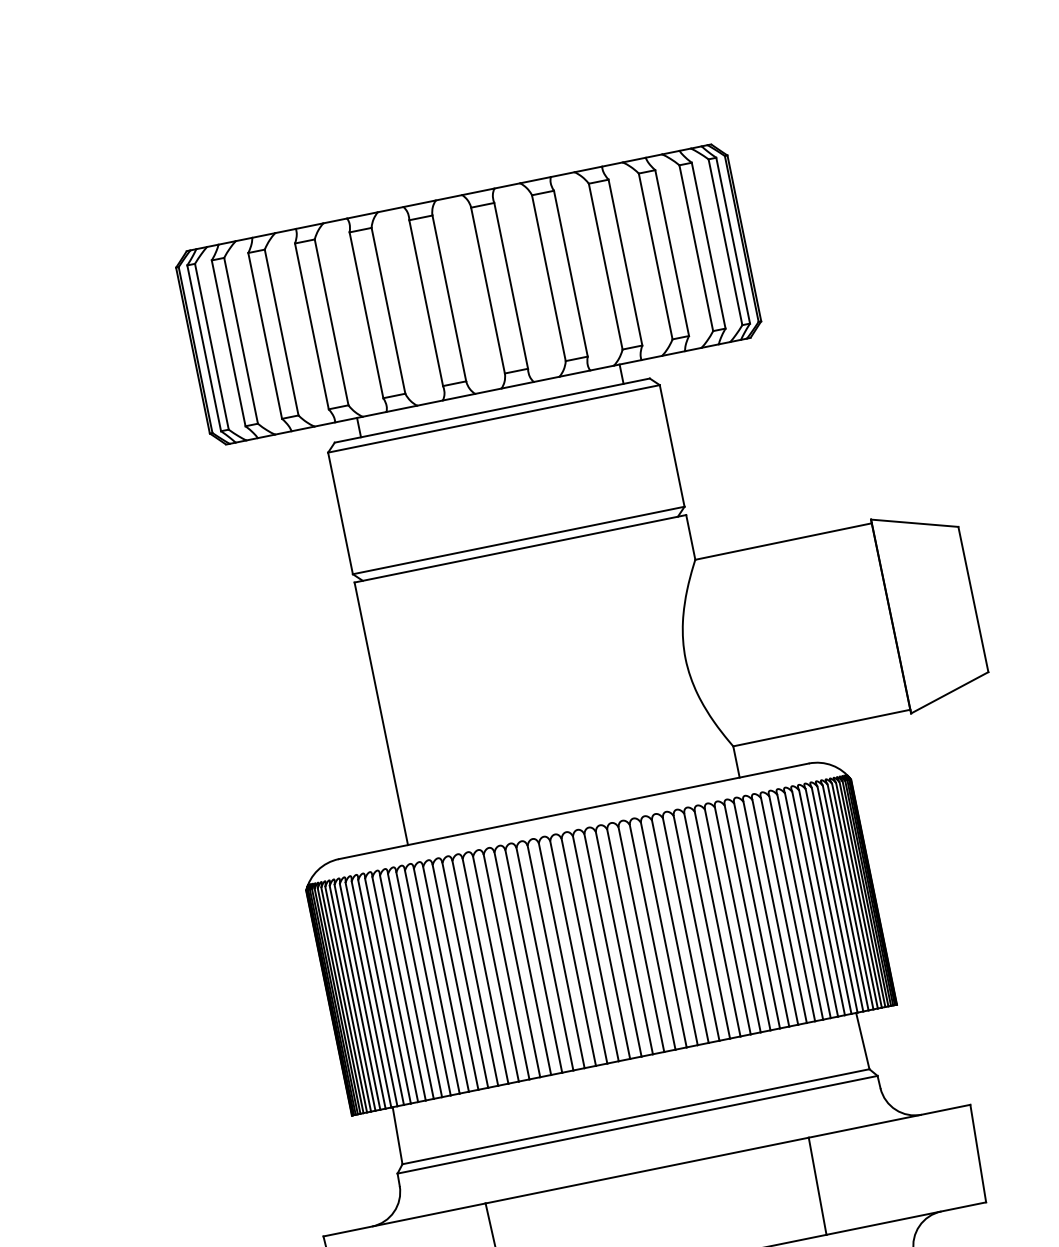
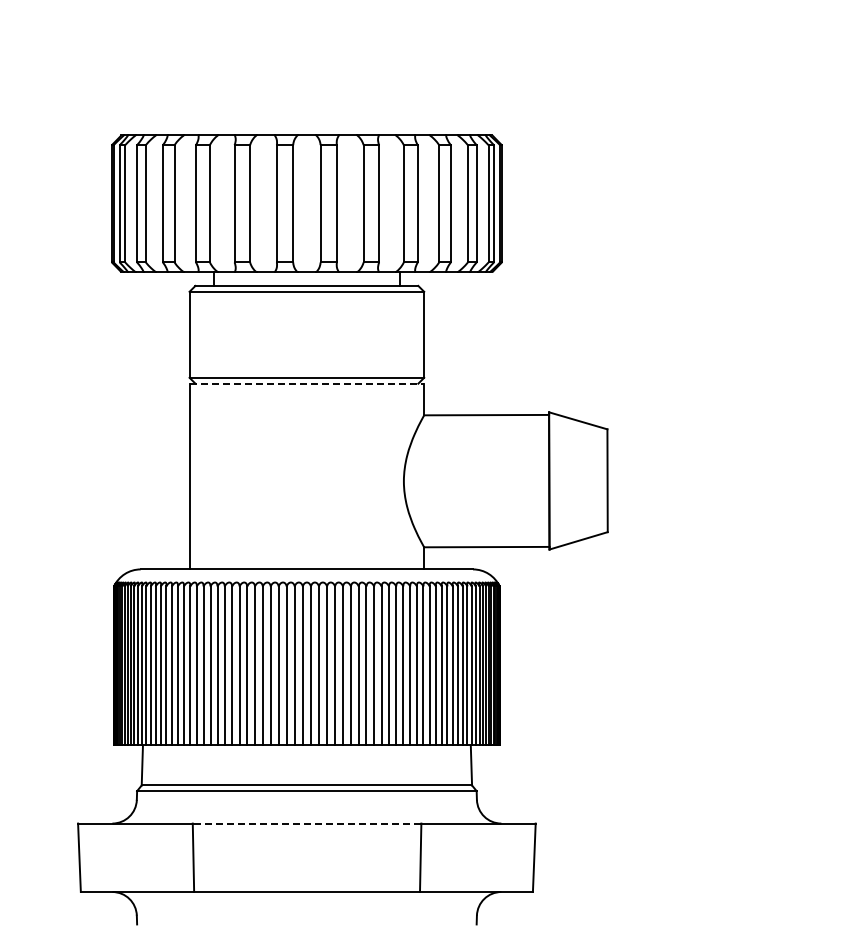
line: (521, 548) -> (307, 383), solid -> dashed
line: (646, 1170) -> (306, 823), solid -> dashed

